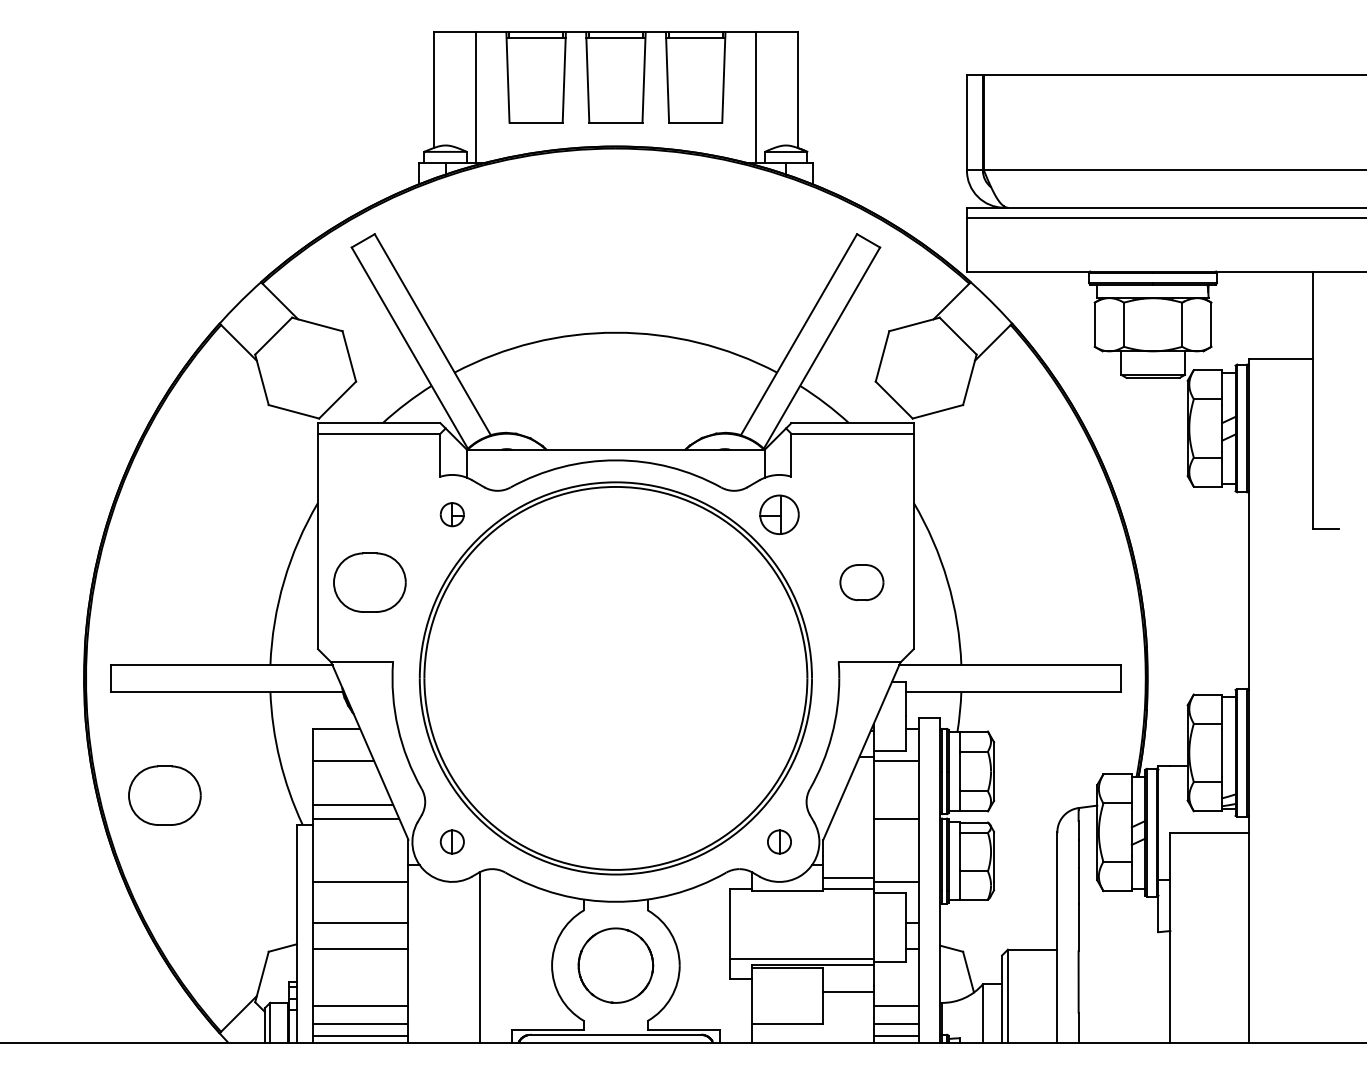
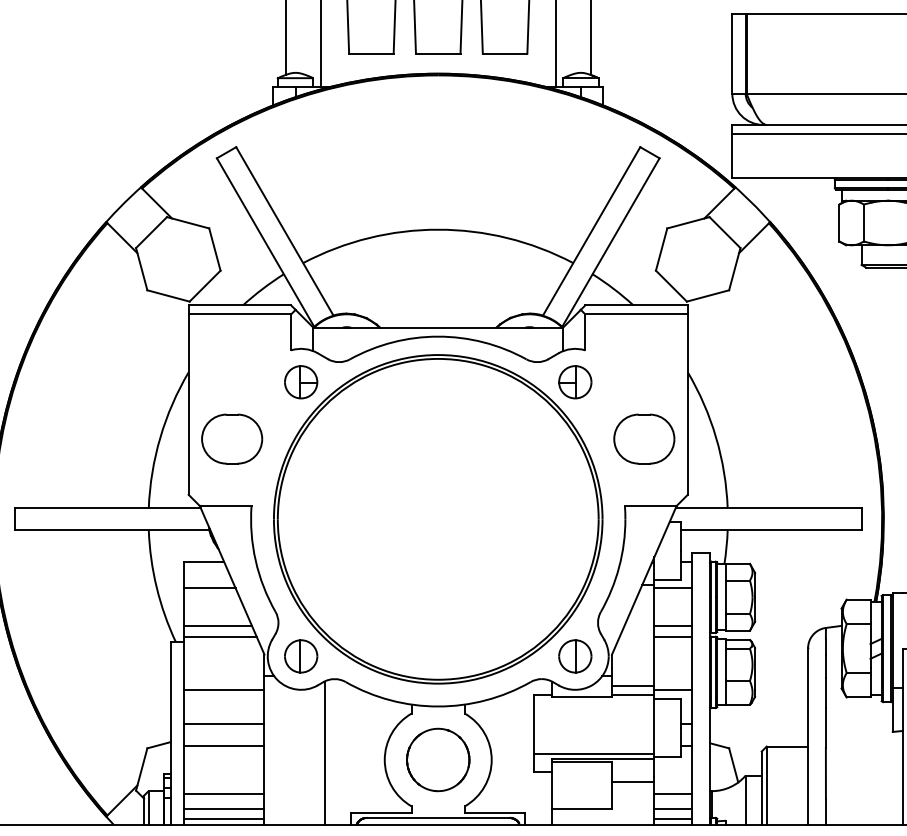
part: (452, 514) -> (301, 381), size x1.67
part: (861, 582) -> (644, 438), size x1.67
part: (164, 795) -> (60, 617), removed
line: (896, 805) -> (673, 625), added
part: (452, 841) -> (301, 655), size x1.67
part: (779, 841) -> (575, 655), size x1.67

